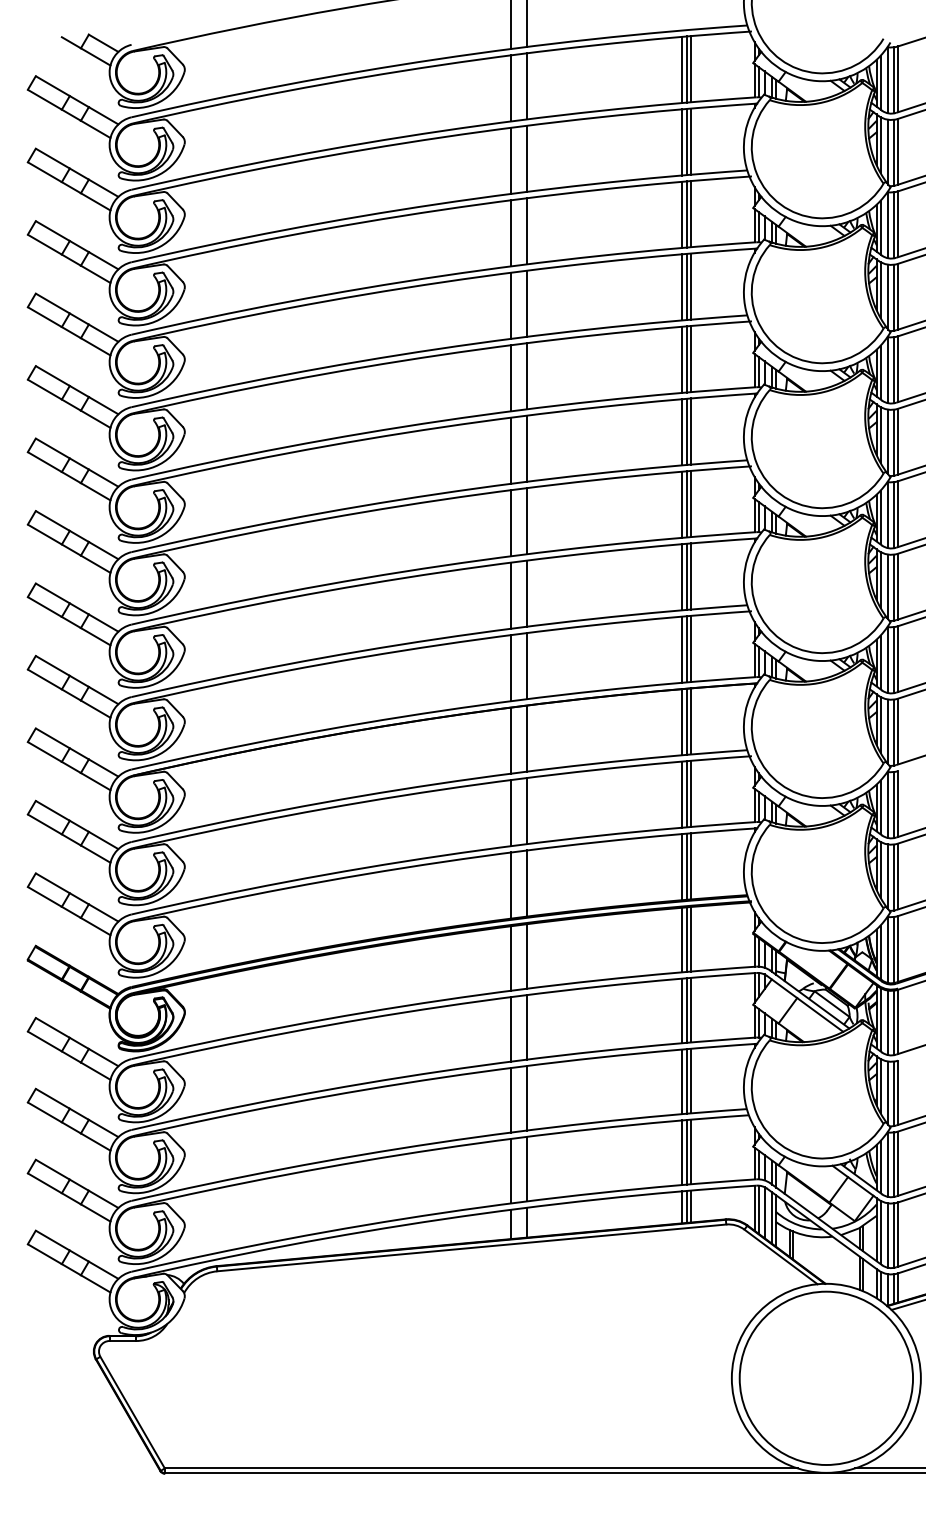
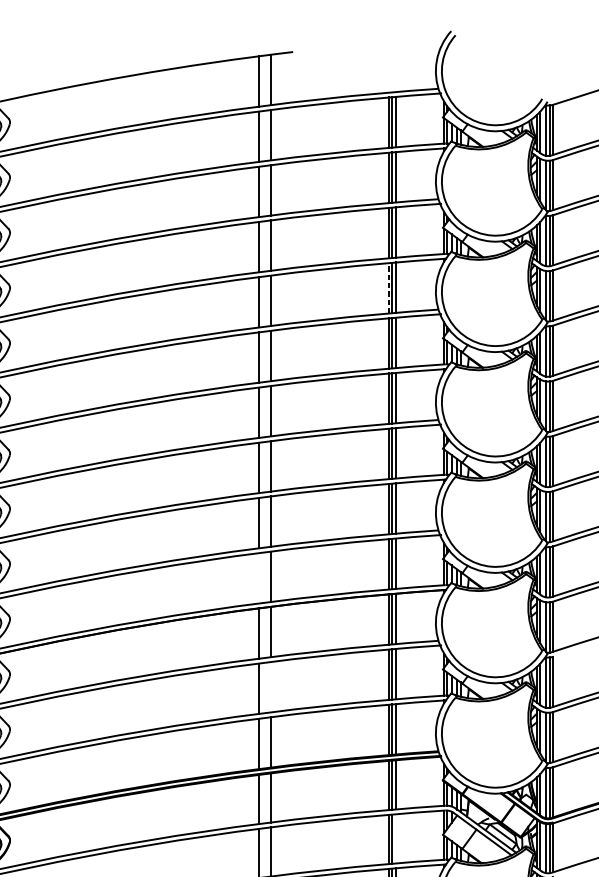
line: (681, 286) -> (388, 287), solid -> dashed
line: (511, 668) -> (258, 578), removed
line: (527, 811) -> (271, 687), removed
line: (691, 1009) -> (395, 838), removed

